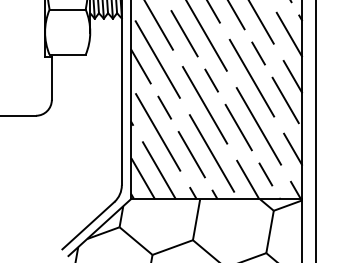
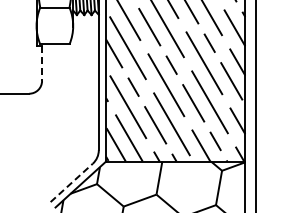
line: (52, 79) -> (42, 64), solid -> dashed
line: (88, 225) -> (71, 182), solid -> dashed

